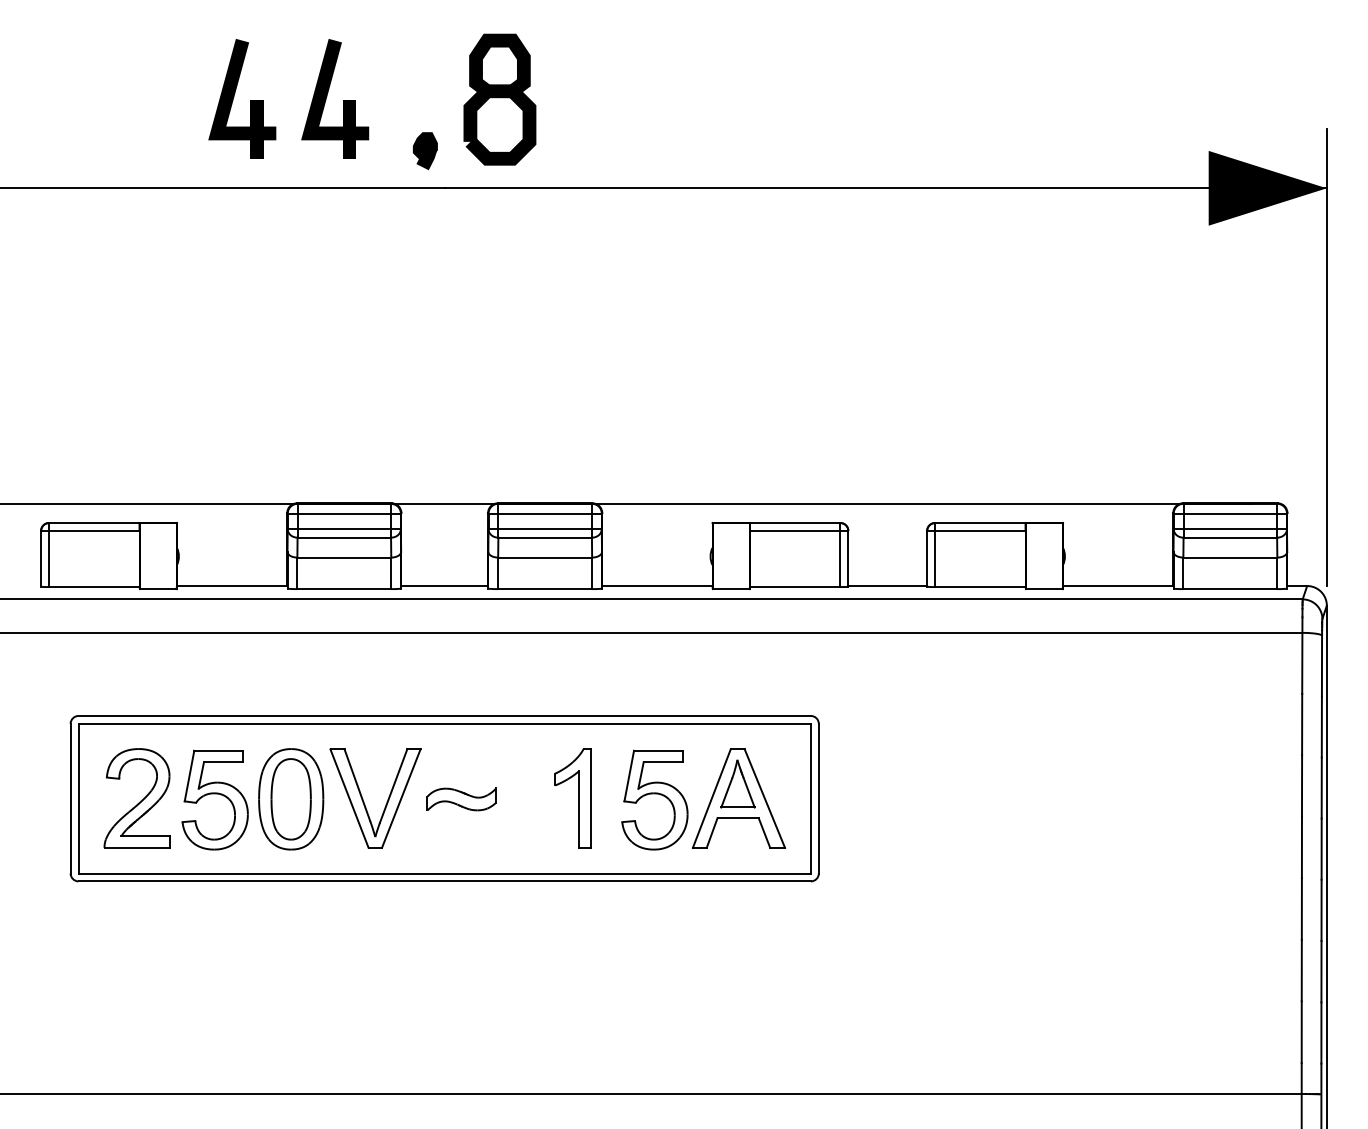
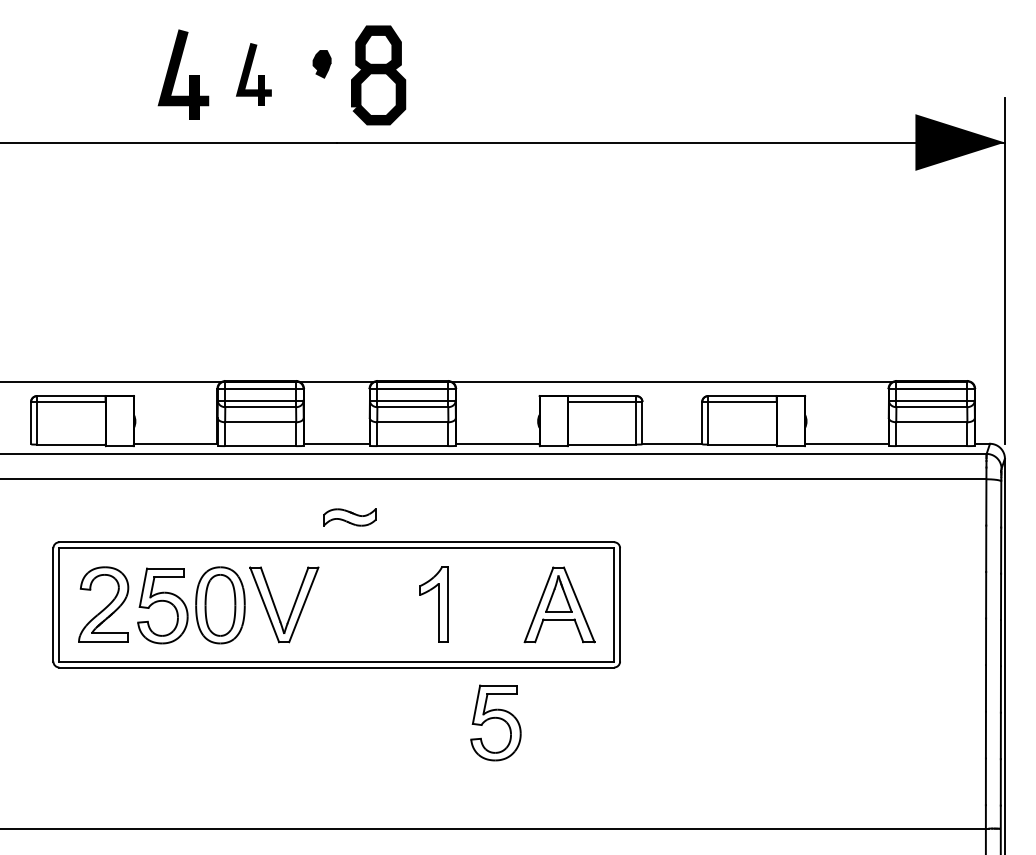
part: (334, 98) -> (253, 74), size x0.7
part: (424, 151) -> (321, 64), moved
part: (461, 799) -> (349, 517), moved
part: (654, 799) -> (495, 722), moved

